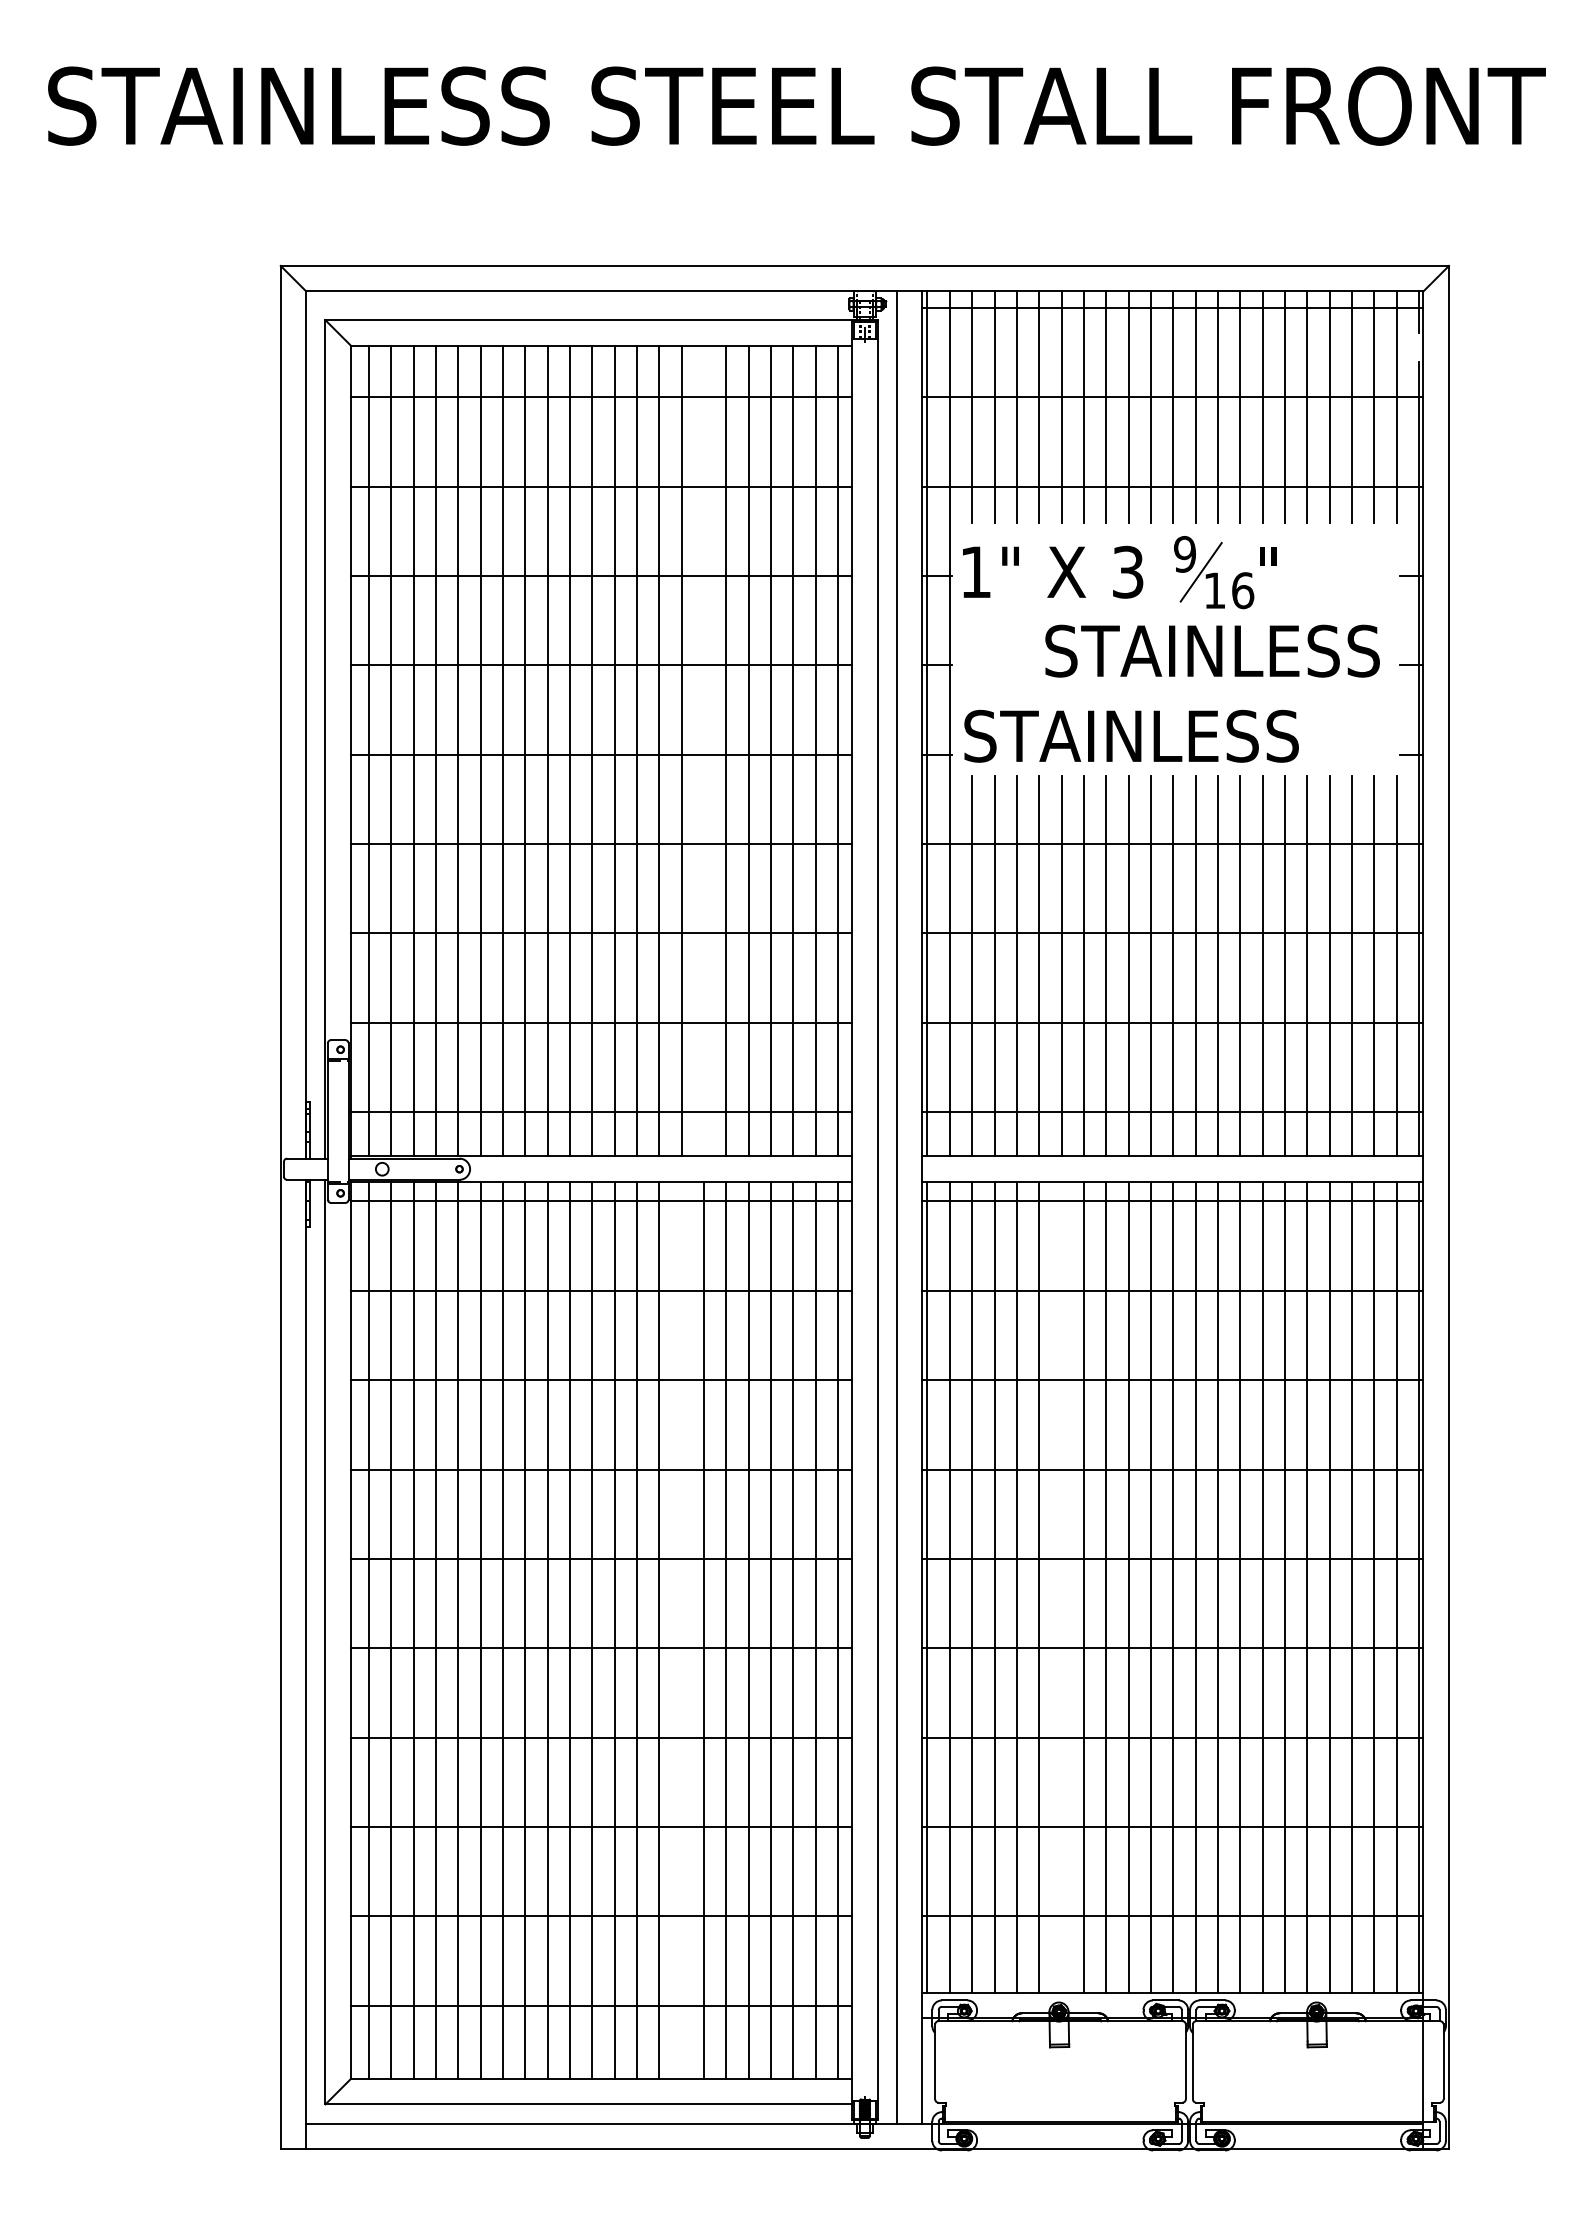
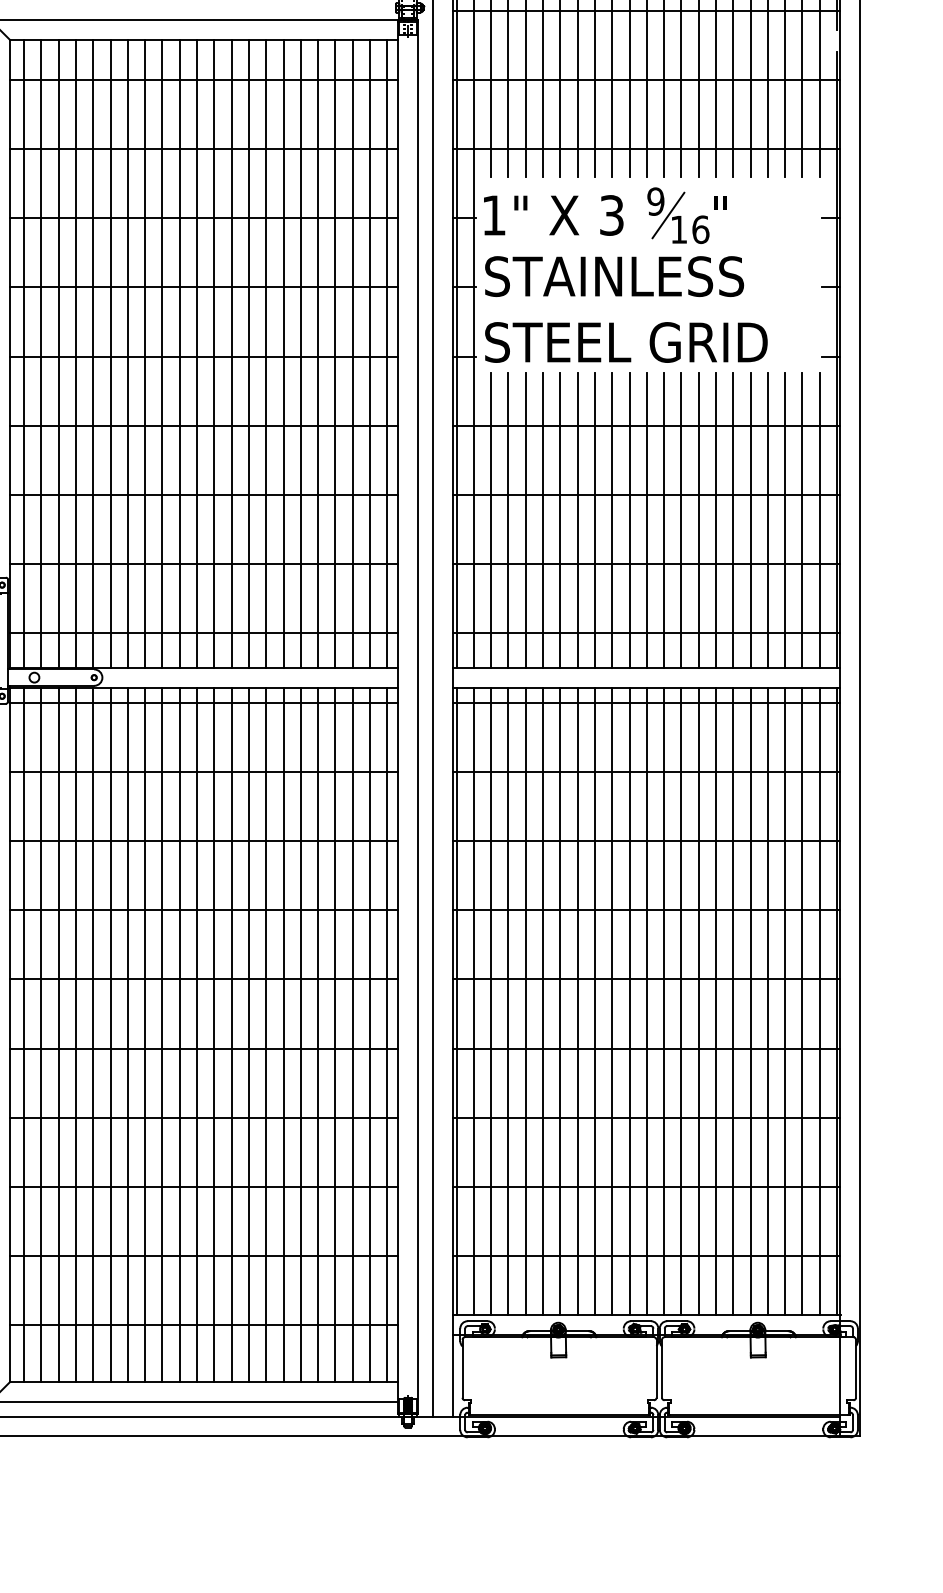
text: (1212, 650) -> (614, 276), moved
text: (1184, 735) -> (655, 341), STAINLESS -> STEEL GRID
line: (704, 750) -> (283, 353), added
line: (1061, 1587) -> (560, 1001), added
line: (681, 1630) -> (266, 1034), added

